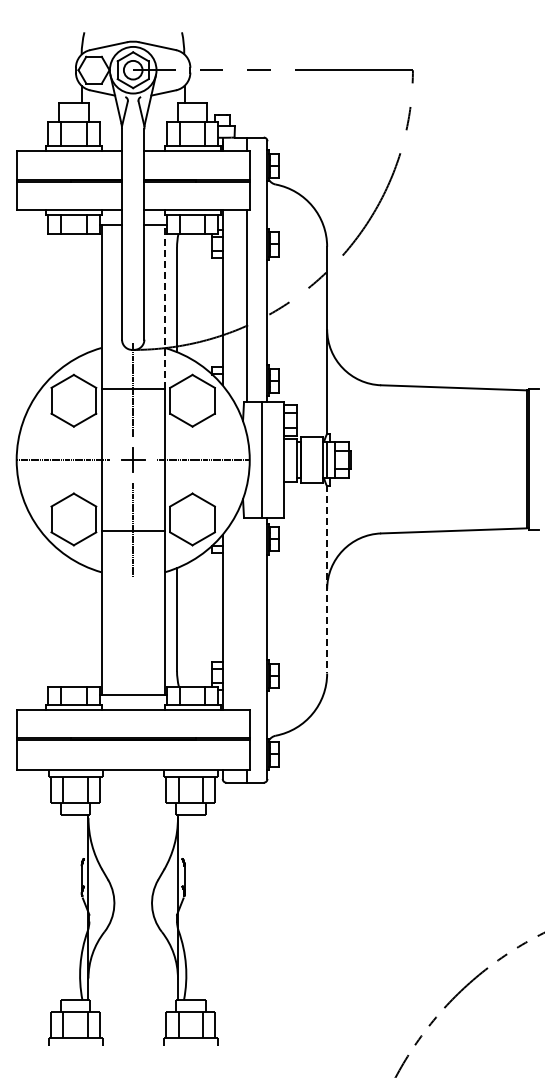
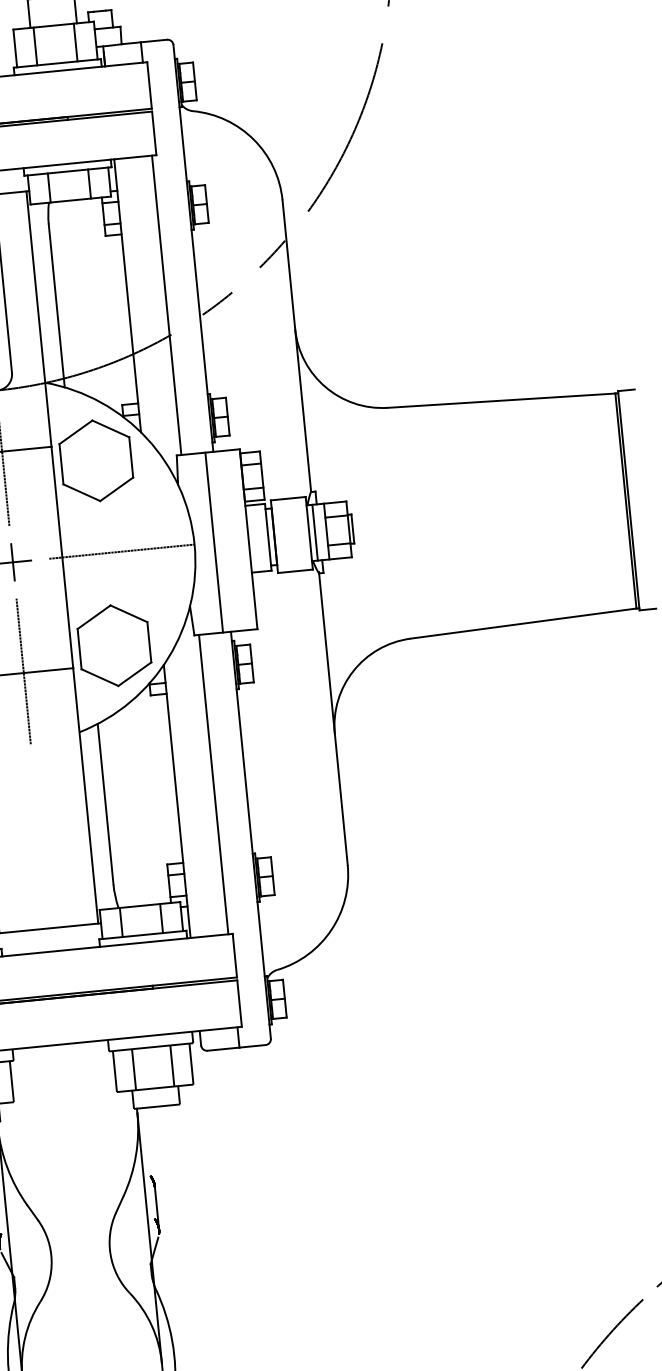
line: (164, 307) -> (38, 319), dashed -> solid
line: (327, 579) -> (333, 718), dashed -> solid
line: (246, 613) -> (212, 783), added

